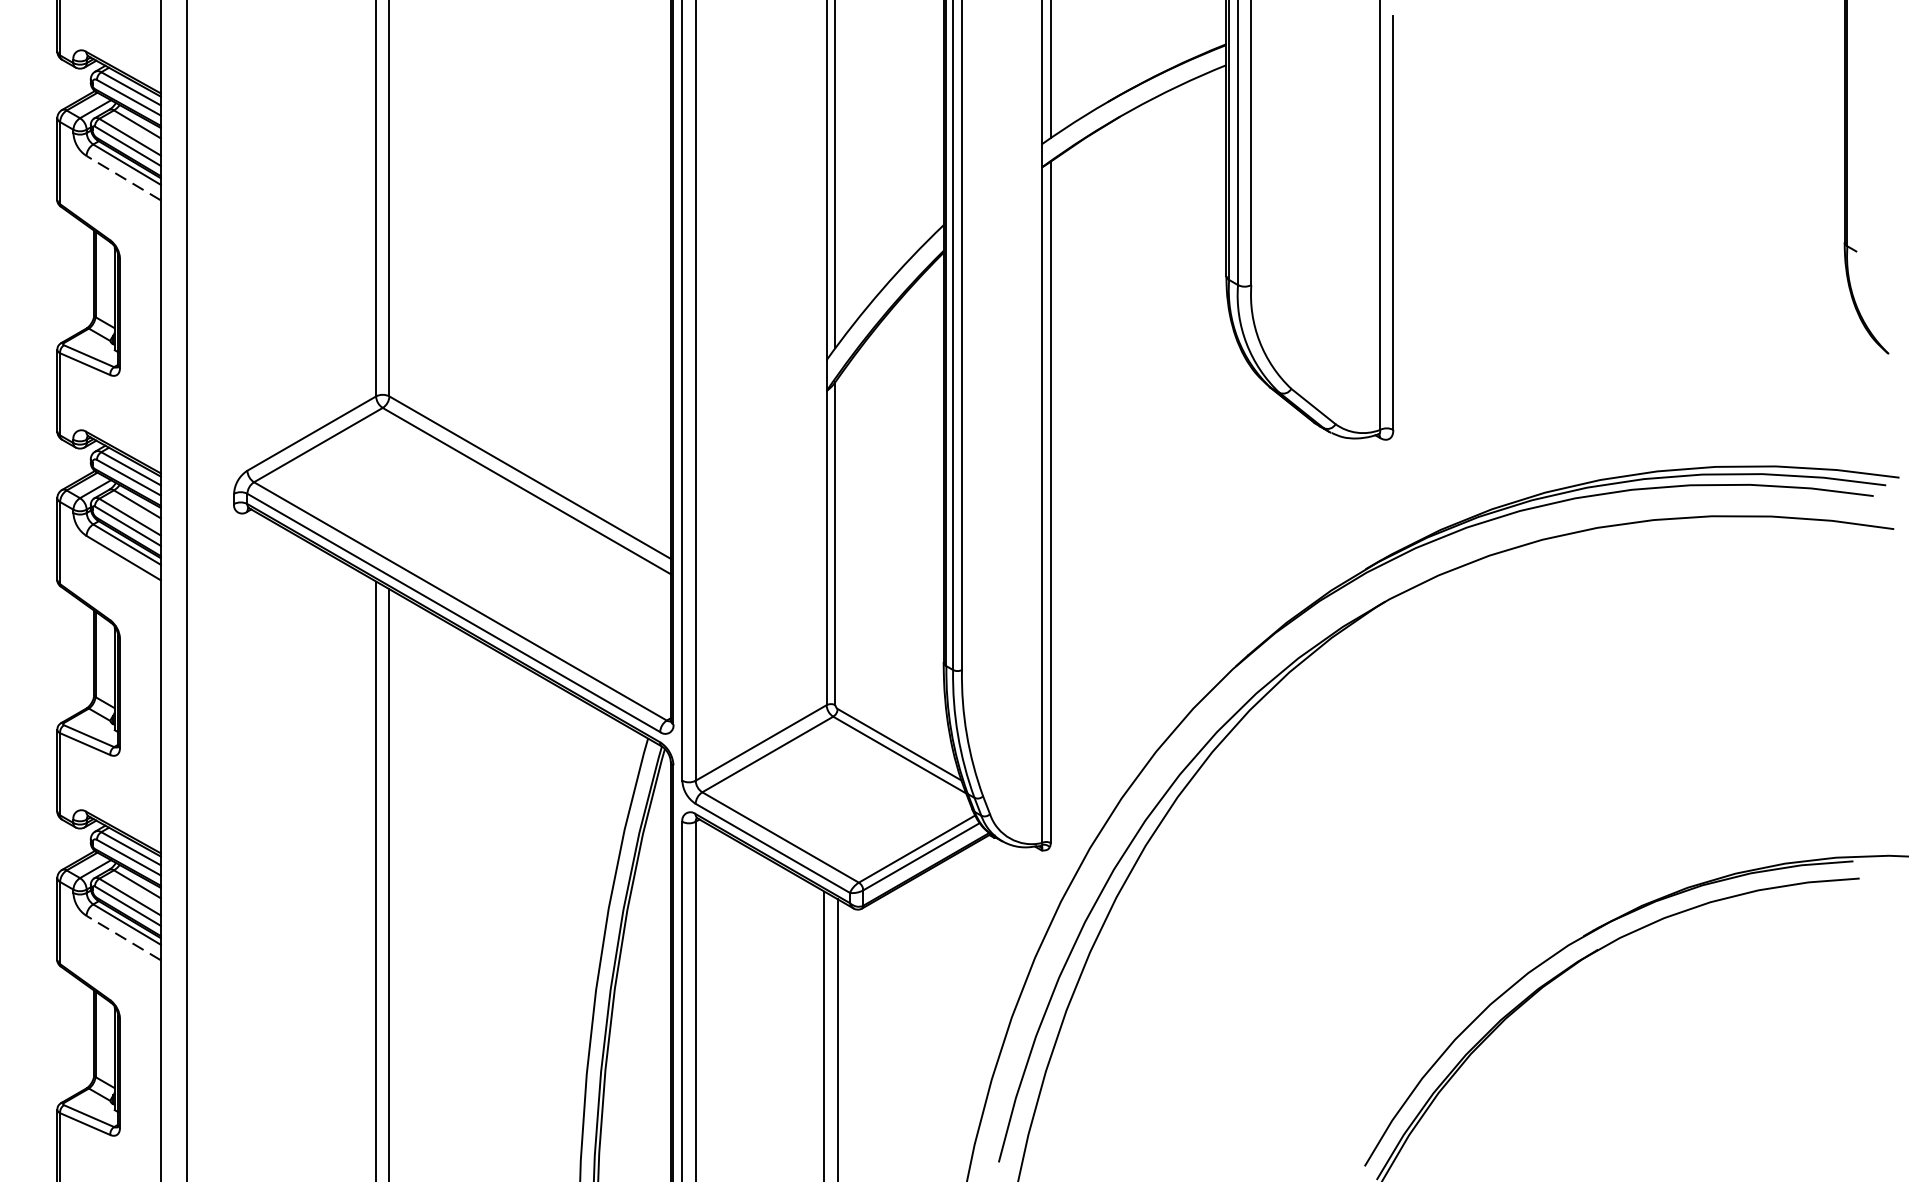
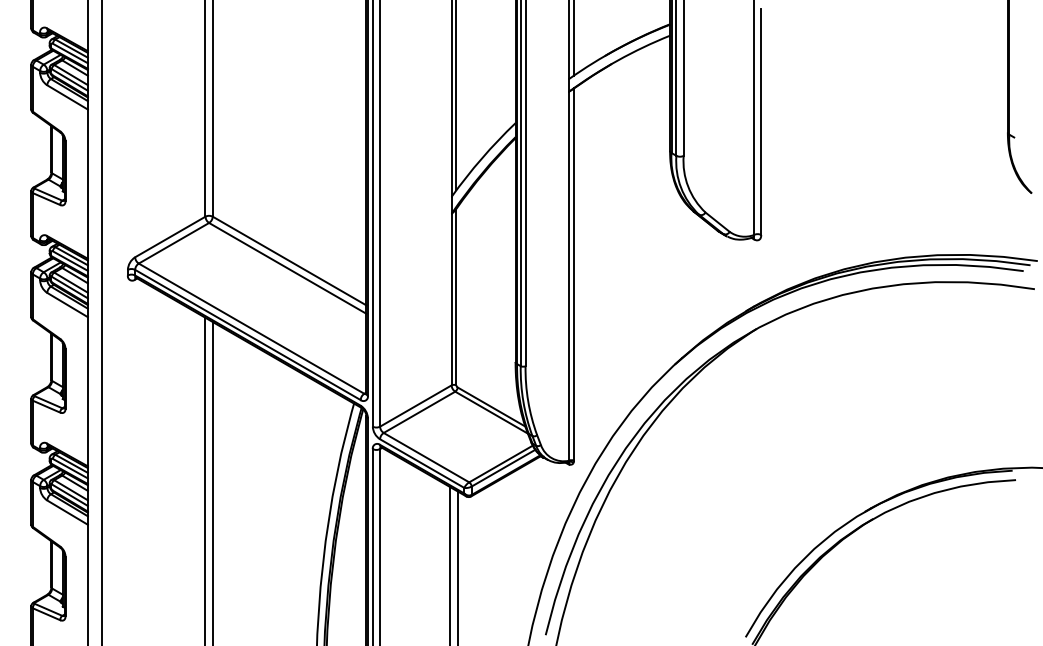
line: (123, 178) -> (67, 97), dashed -> solid
line: (123, 937) -> (67, 512), dashed -> solid

